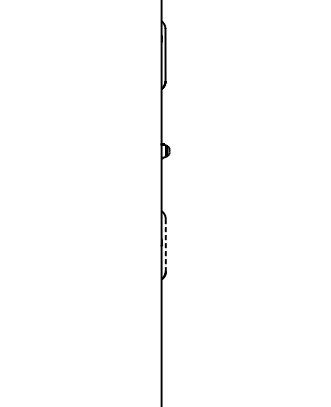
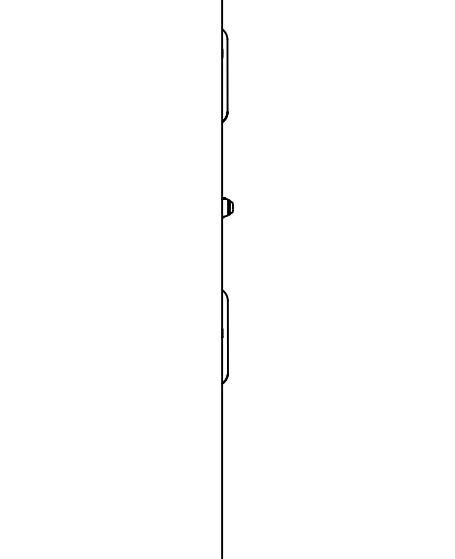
line: (165, 244) -> (227, 336), dashed -> solid

